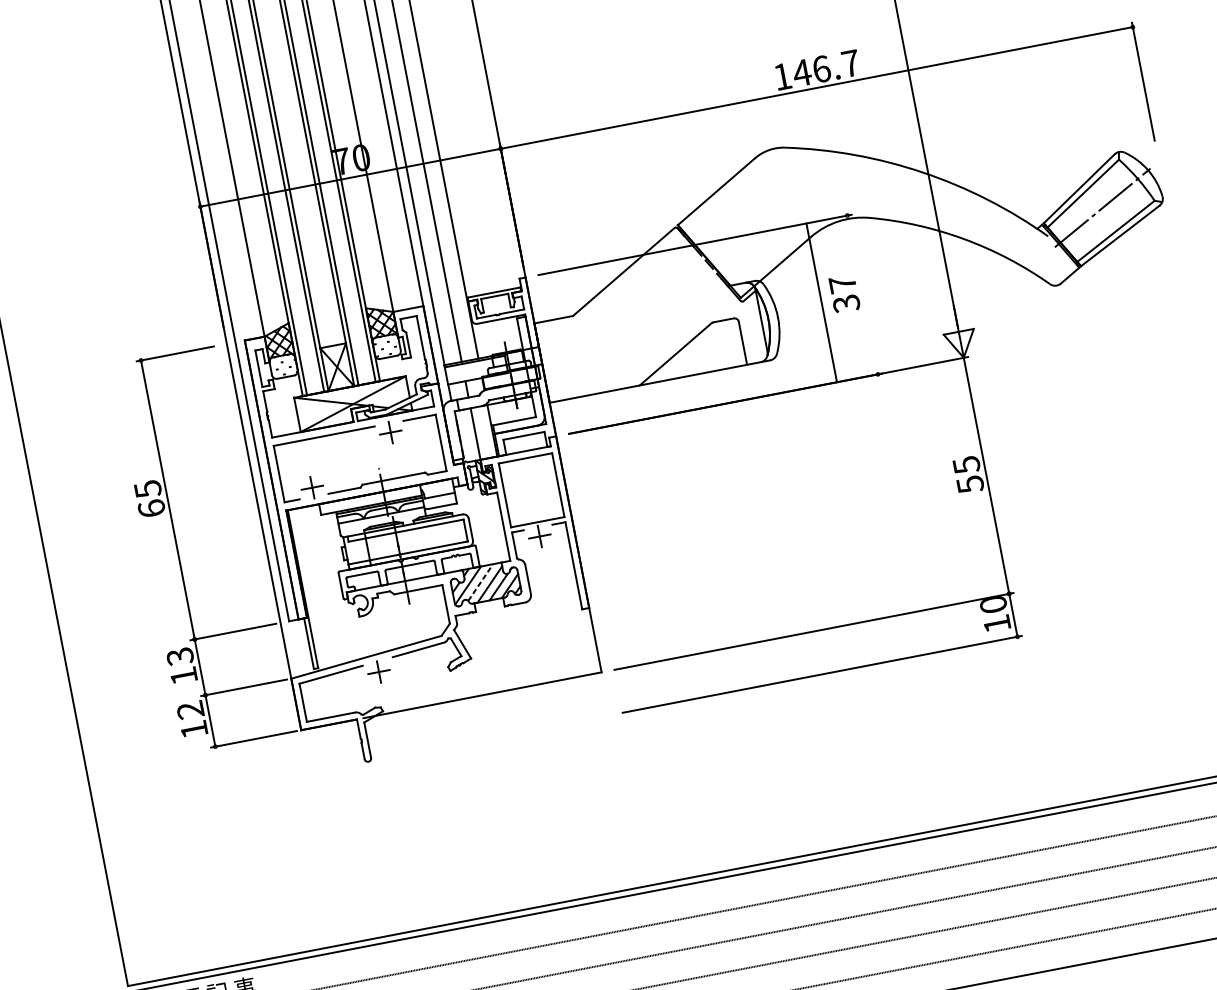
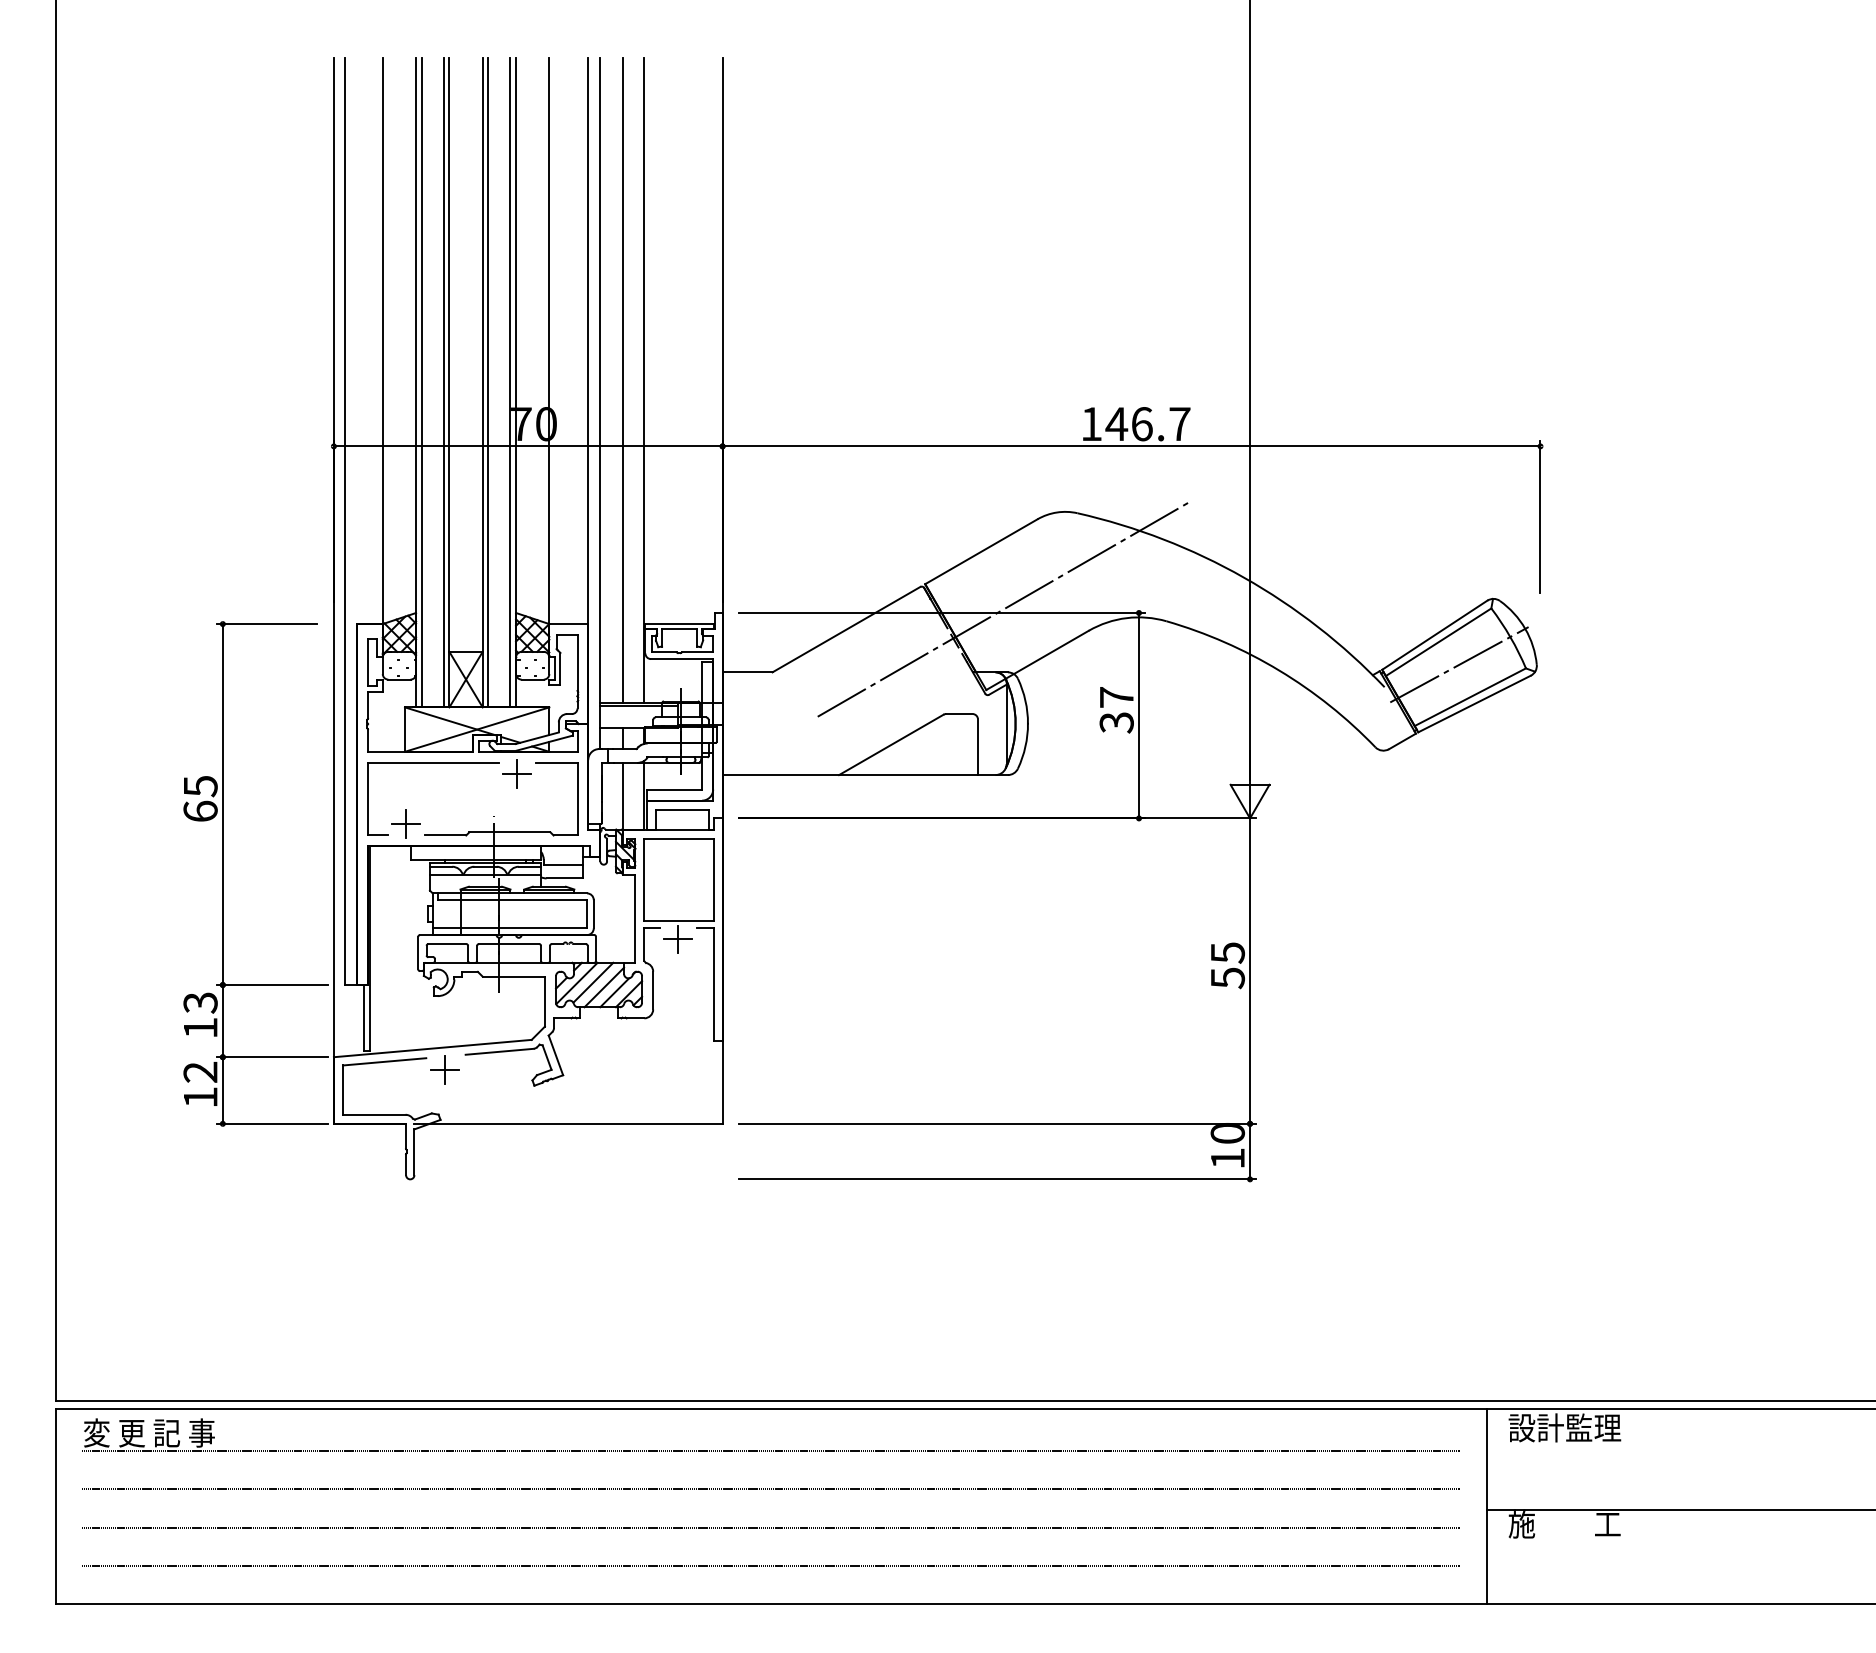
line: (742, 232) -> (1004, 608), added
line: (822, 302) -> (1139, 715), moved
line: (480, 582) -> (593, 982), dashed -> solid

